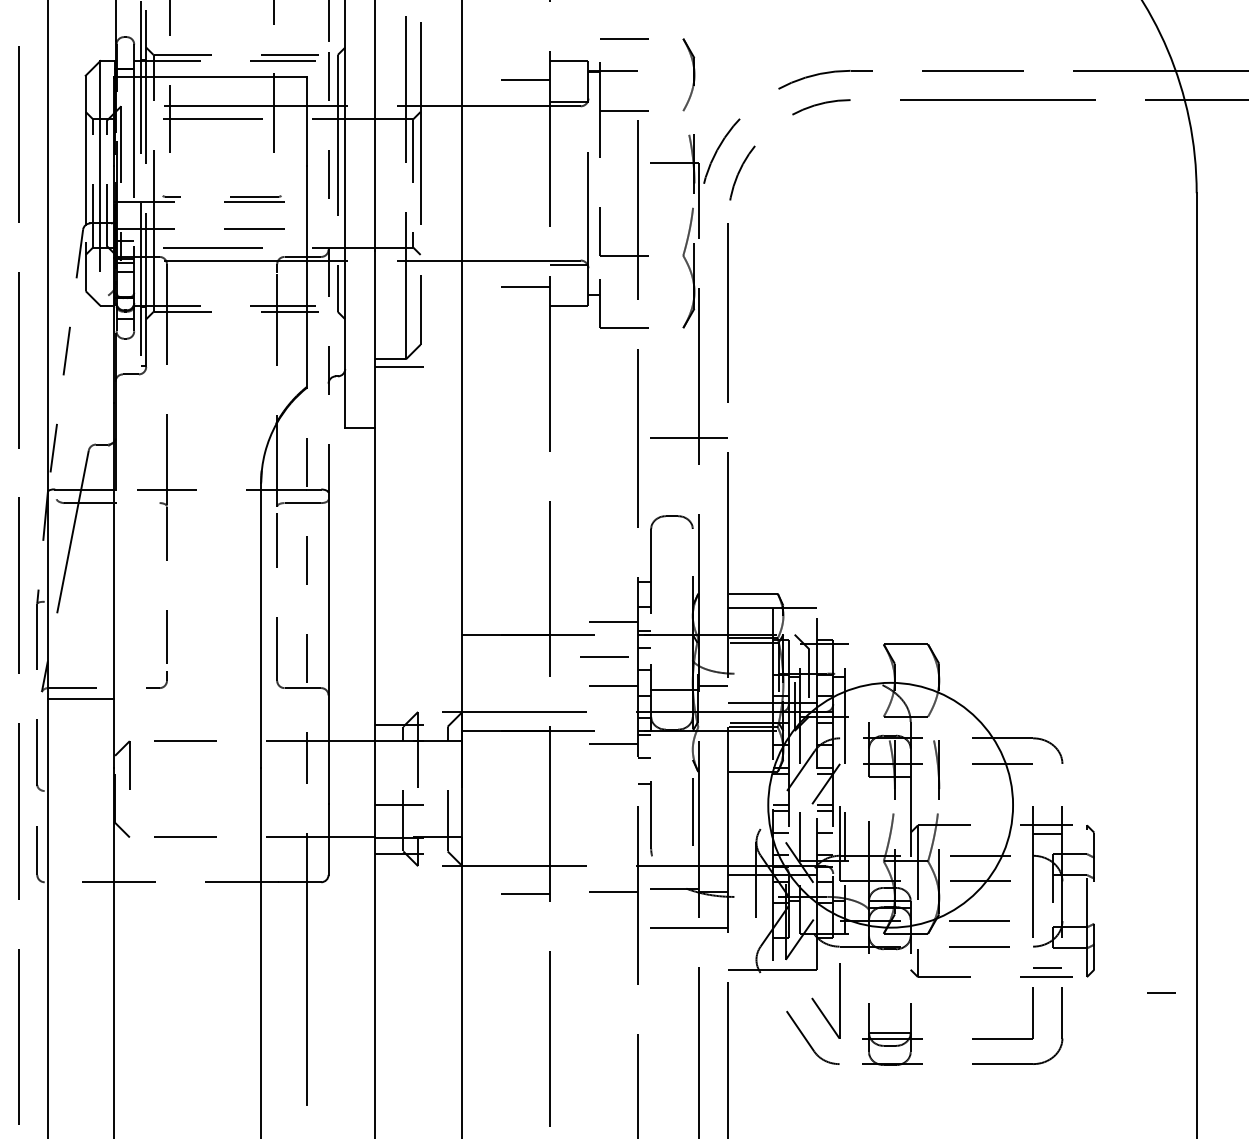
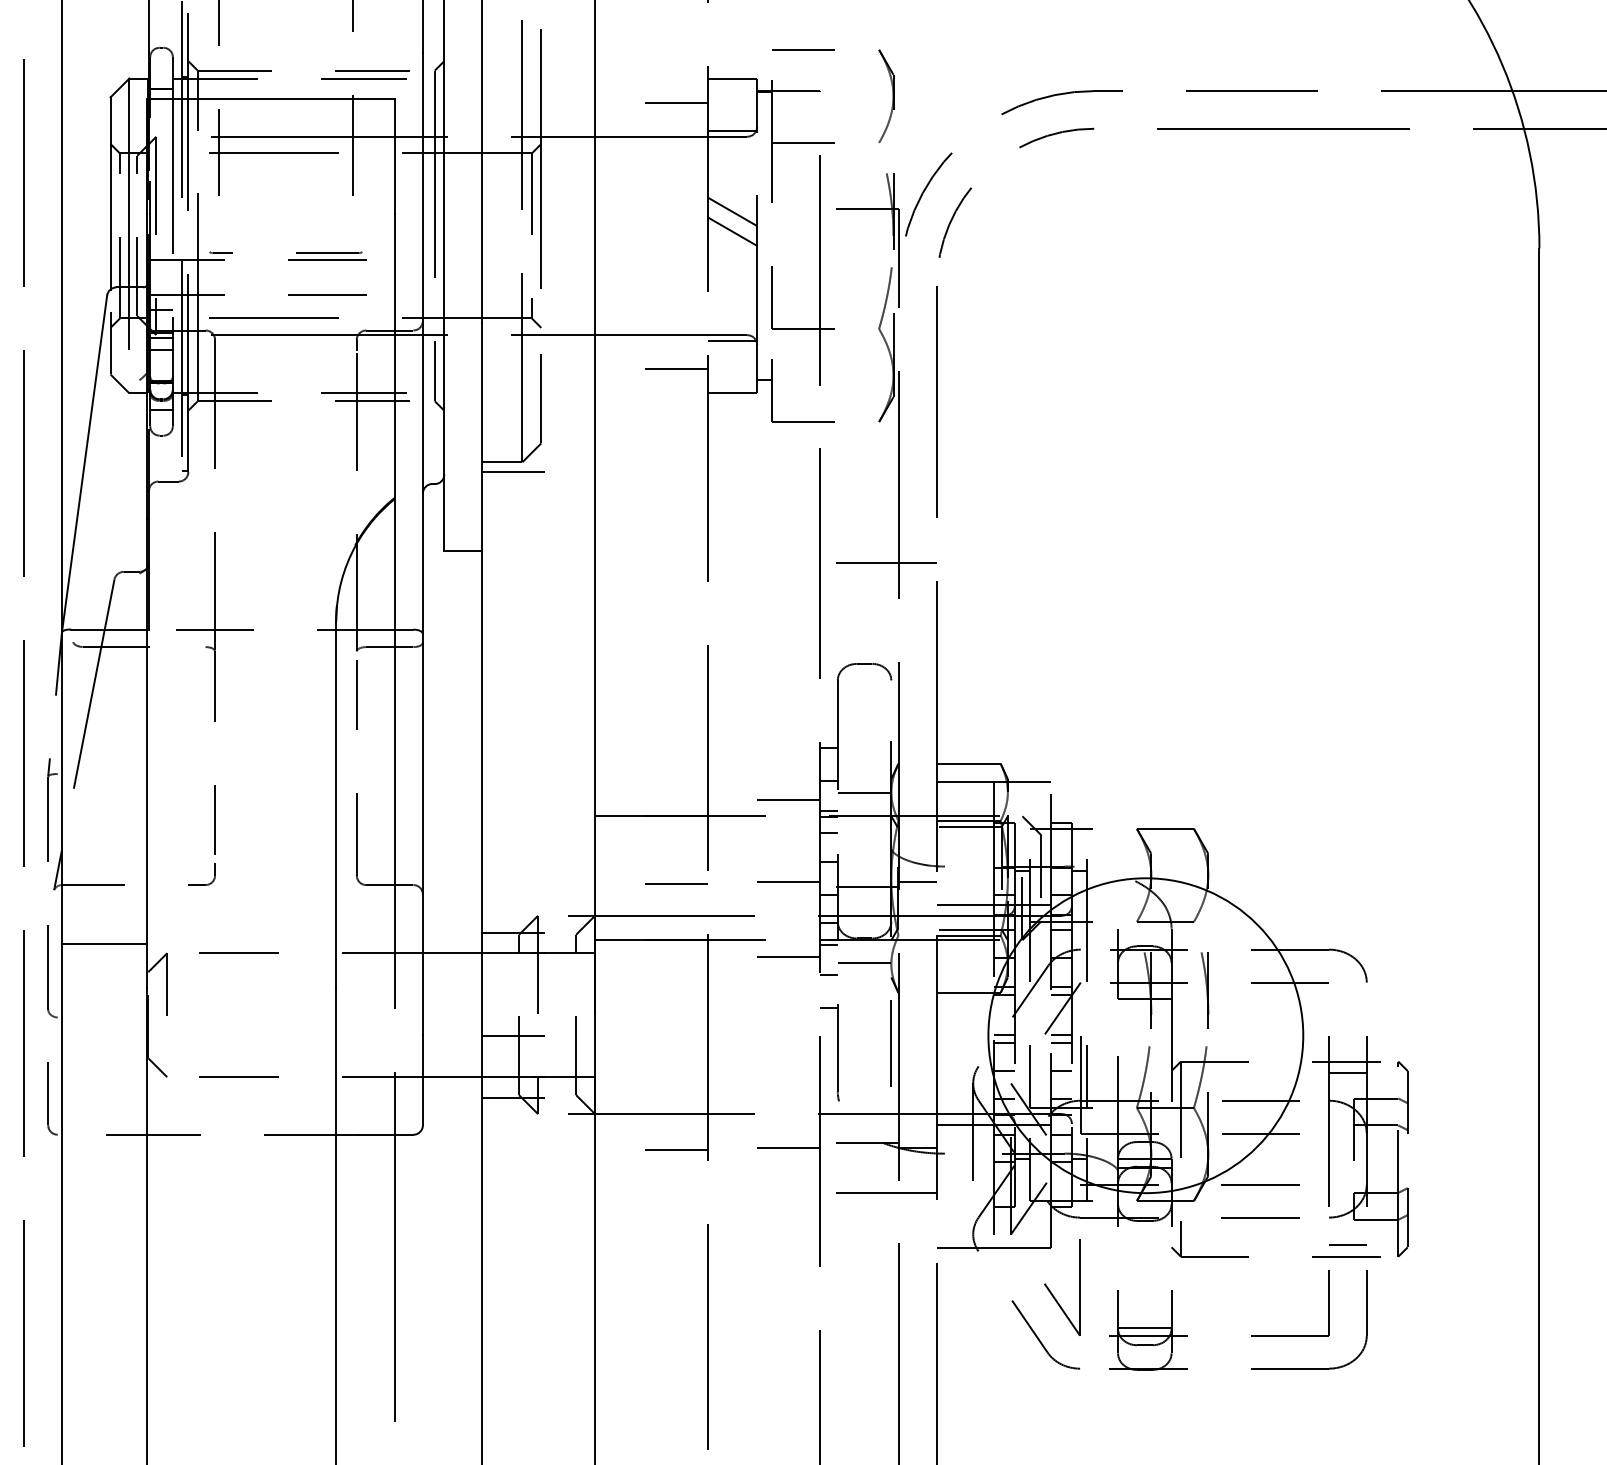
line: (569, 164) -> (732, 211), added
line: (569, 179) -> (732, 231), added
line: (328, 267) -> (422, 343), dashed -> solid
line: (65, 359) -> (84, 462), dashed -> solid
line: (307, 584) -> (395, 751), dashed -> solid
line: (671, 616) -> (864, 793), added
line: (605, 656) -> (676, 883), moved
line: (81, 699) -> (104, 944), moved
line: (671, 749) -> (864, 963), added
line: (1160, 992) -> (1493, 1276), removed

